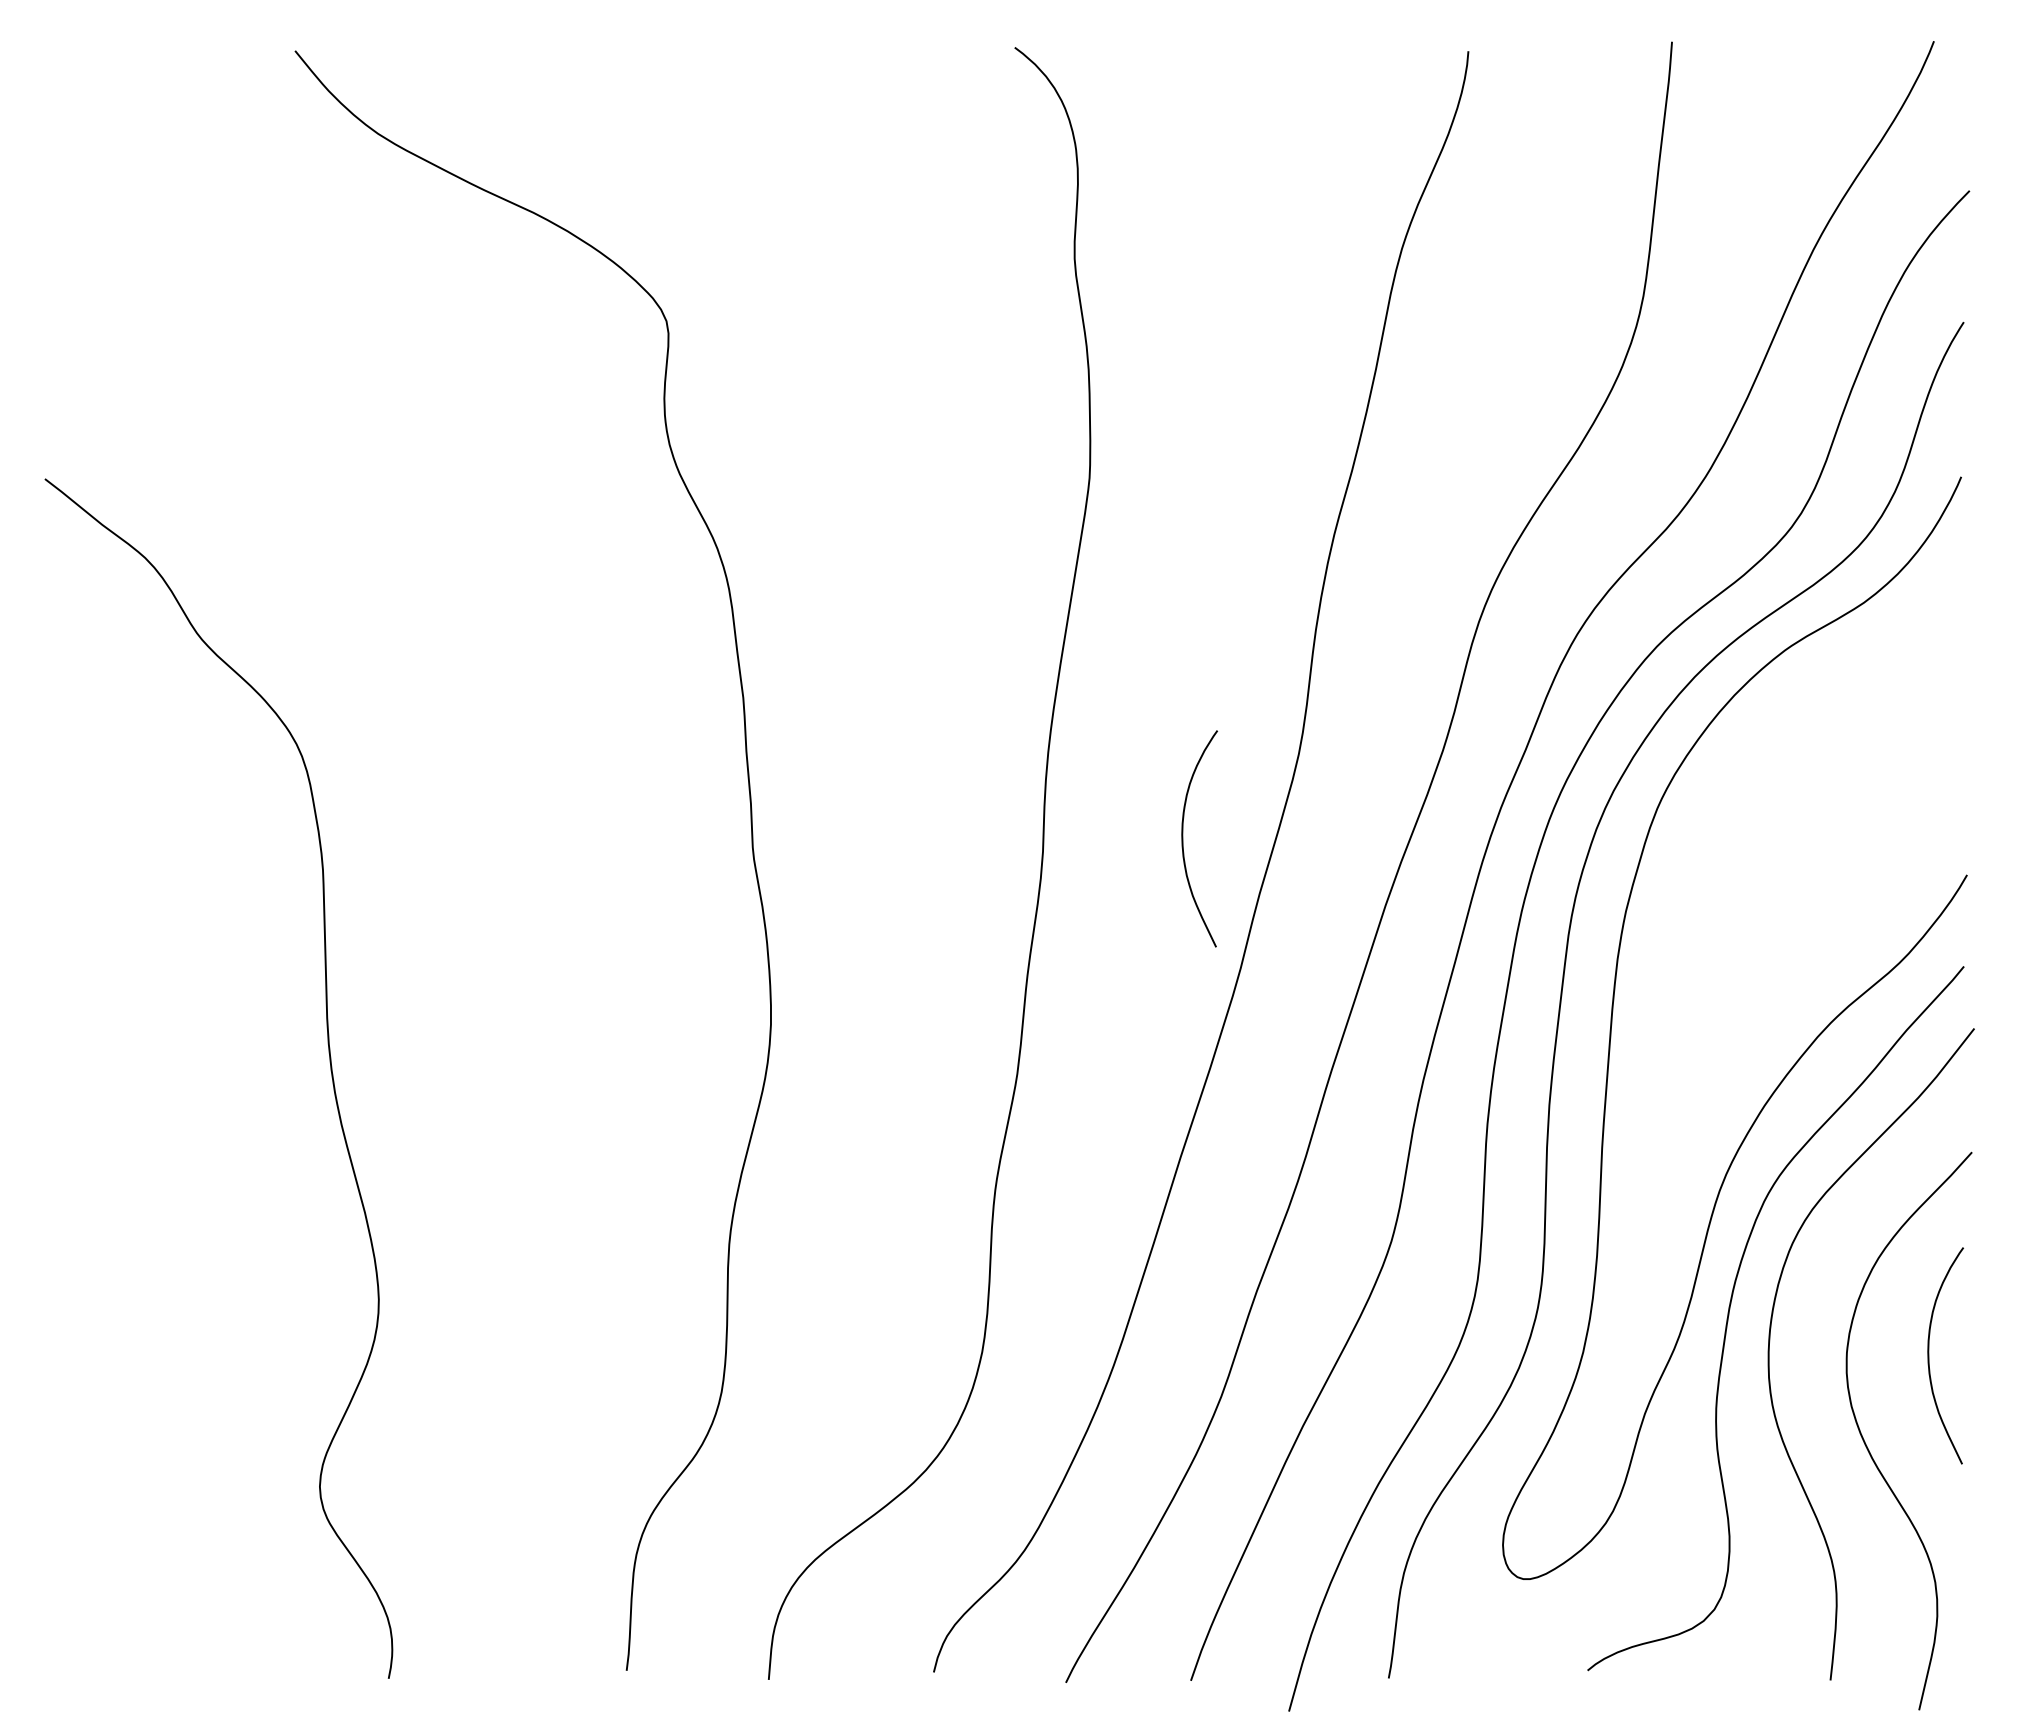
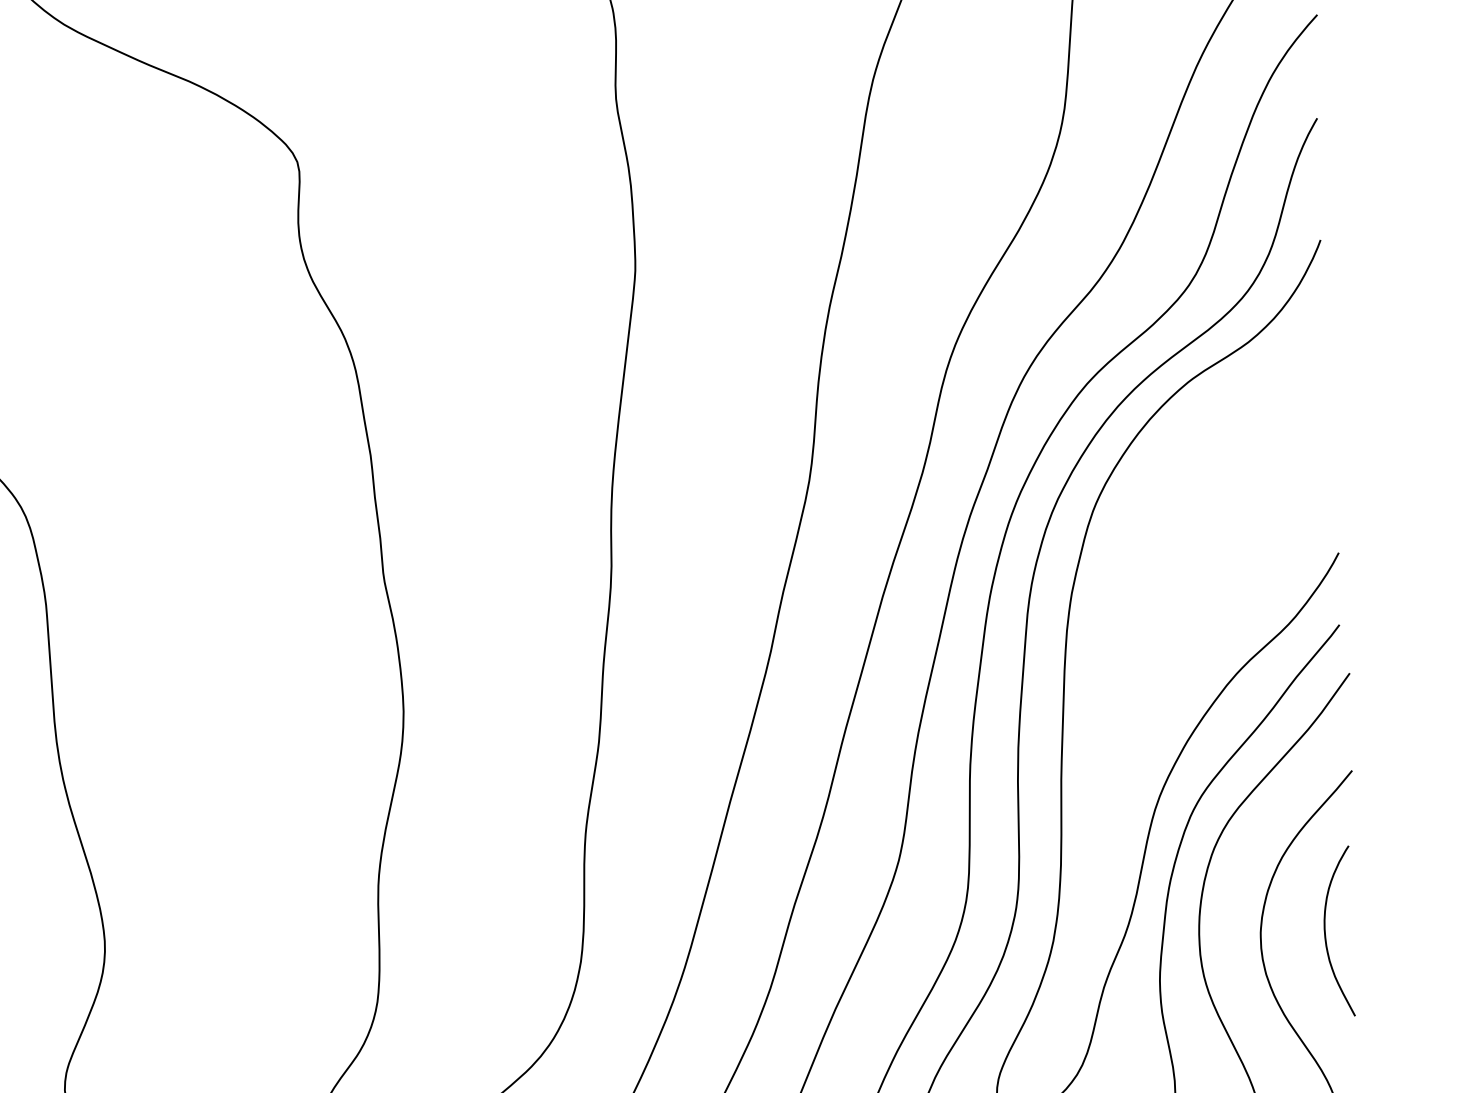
curve: (1183, 838) -> (721, 550), removed

